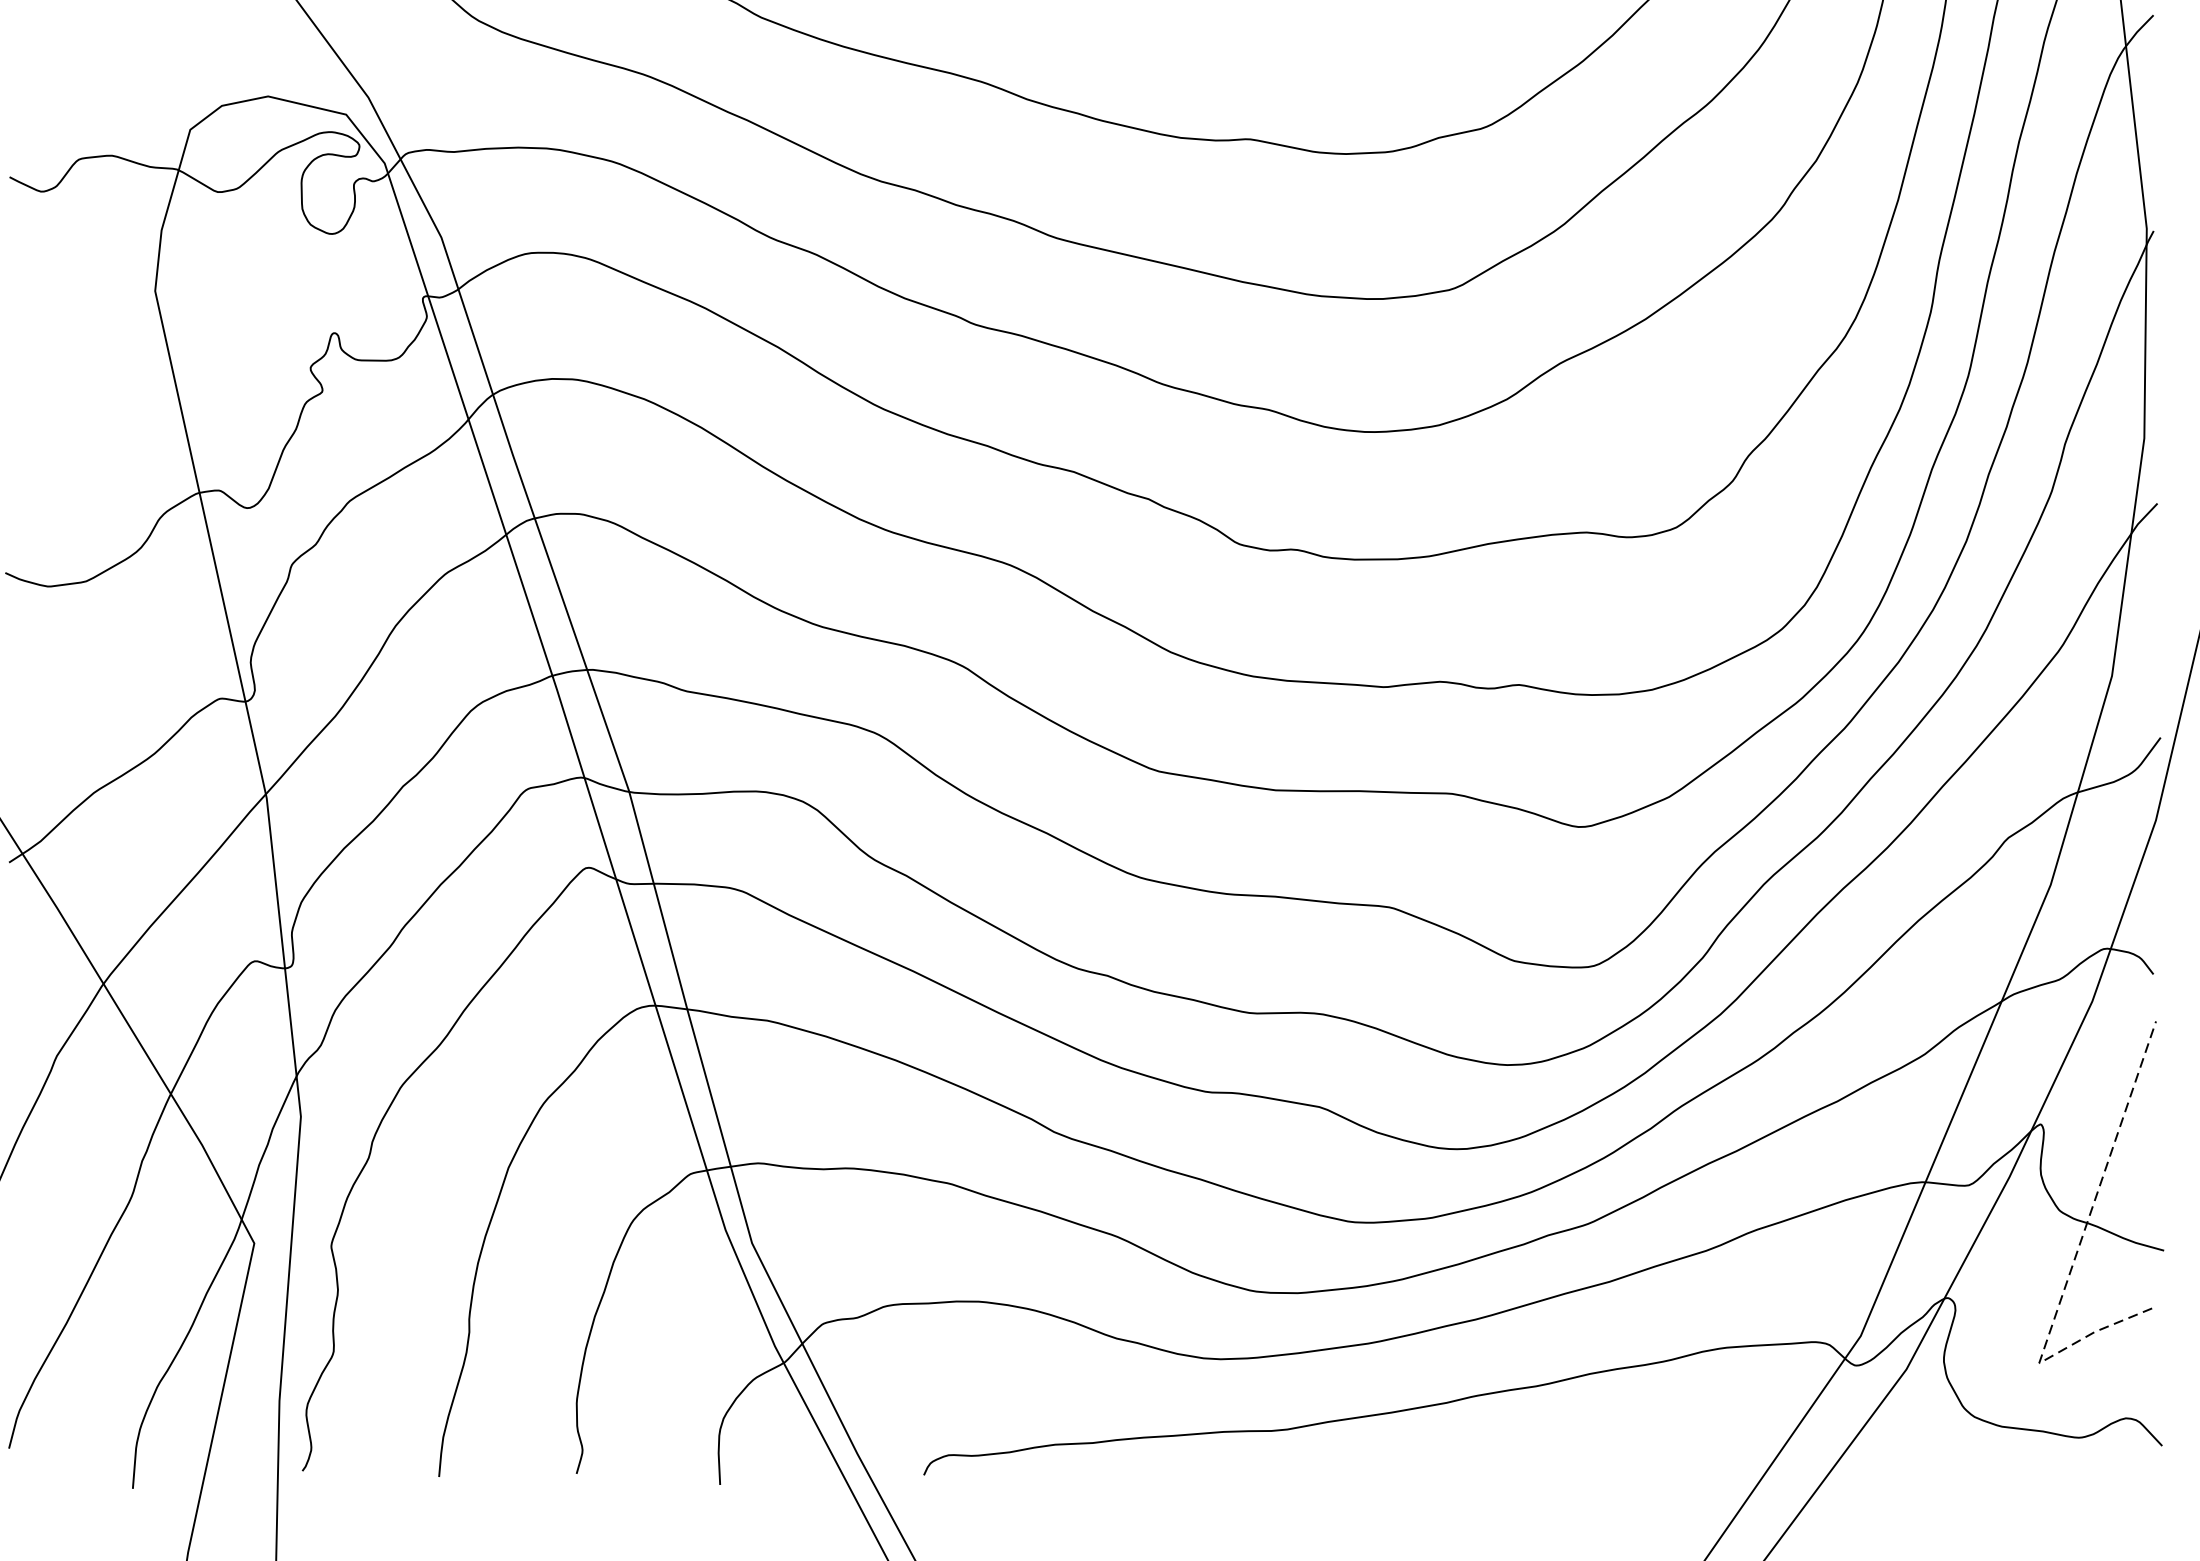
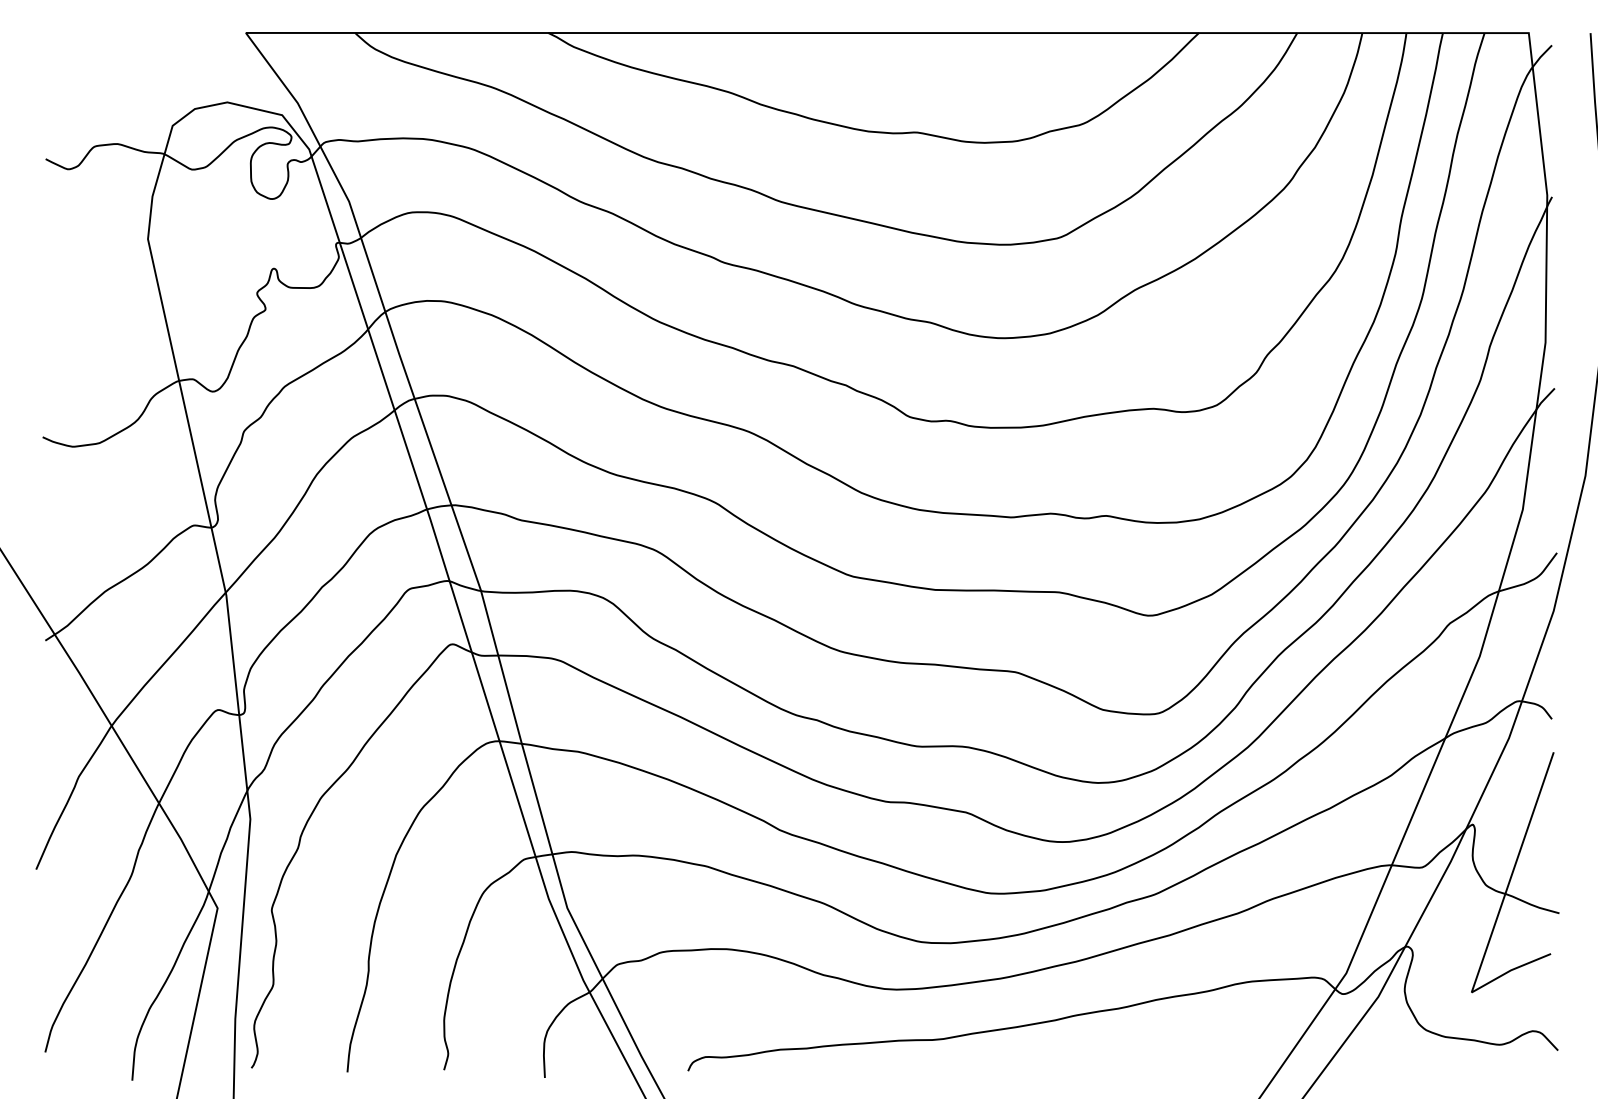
line: (2075, 1253) -> (1497, 915), dashed -> solid

